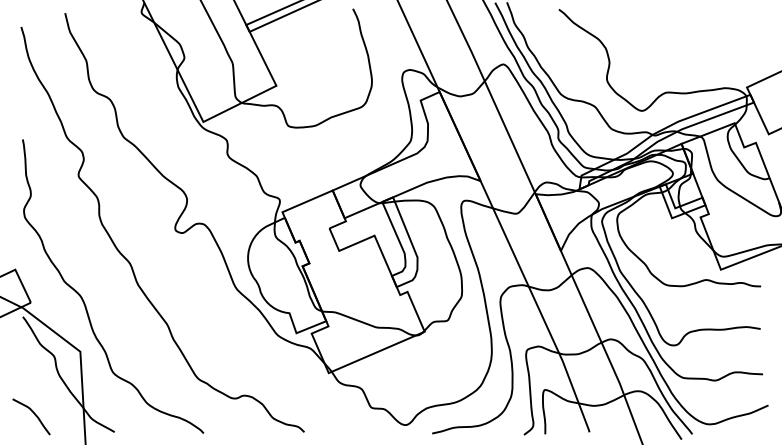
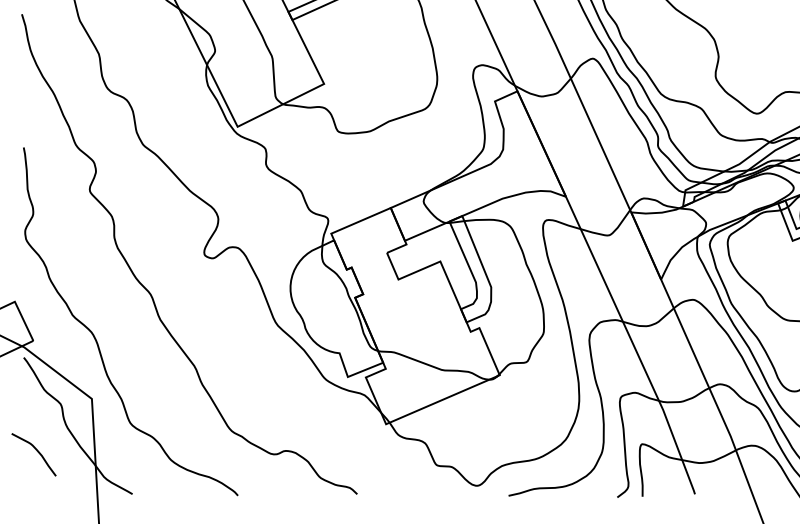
curve: (34, 415) -> (37, 453), moved

